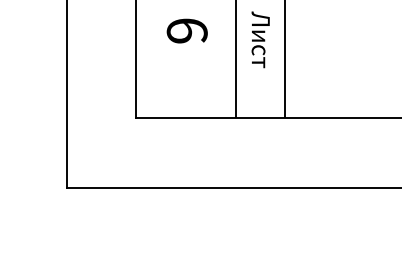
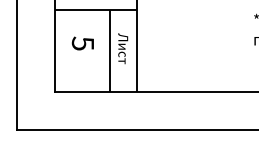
text: (186, 30) -> (82, 43), 6 -> 5

